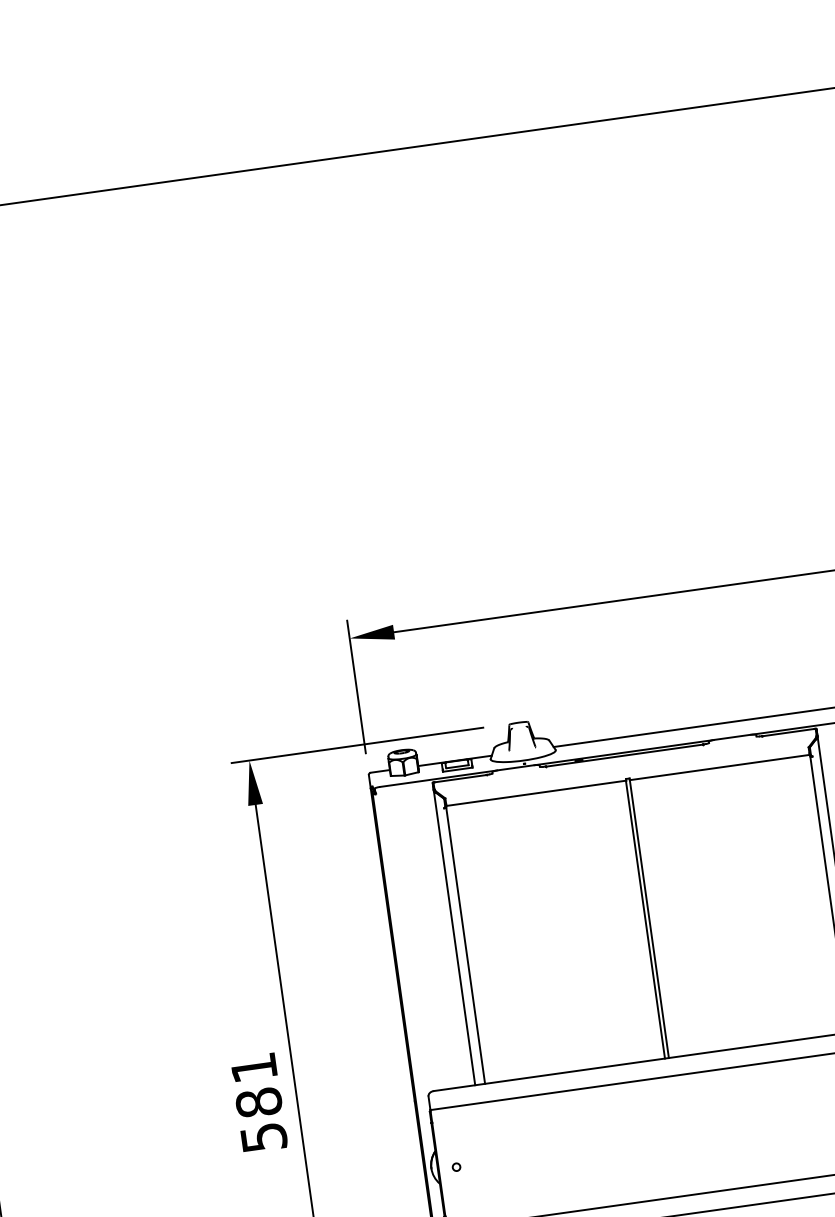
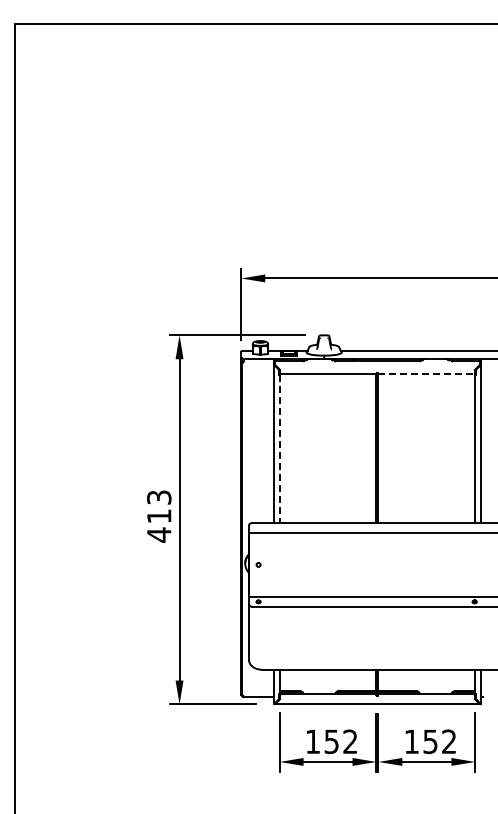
line: (721, 766) -> (427, 373), solid -> dashed
line: (465, 946) -> (279, 449), solid -> dashed
text: (259, 1103) -> (159, 516), 581 -> 413

